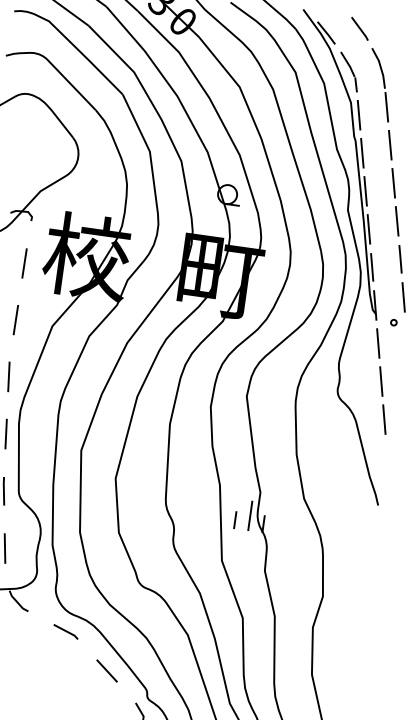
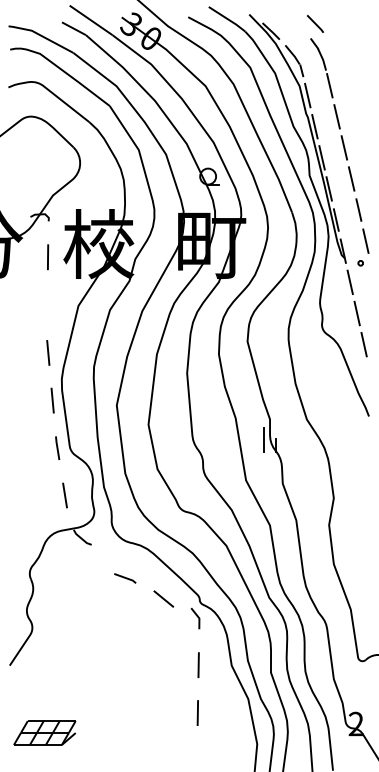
line: (360, 28) -> (315, 23), moved
line: (16, 319) -> (47, 304), removed
line: (234, 520) -> (251, 445), removed
line: (66, 632) -> (125, 578), moved
line: (106, 670) -> (163, 598), moved

